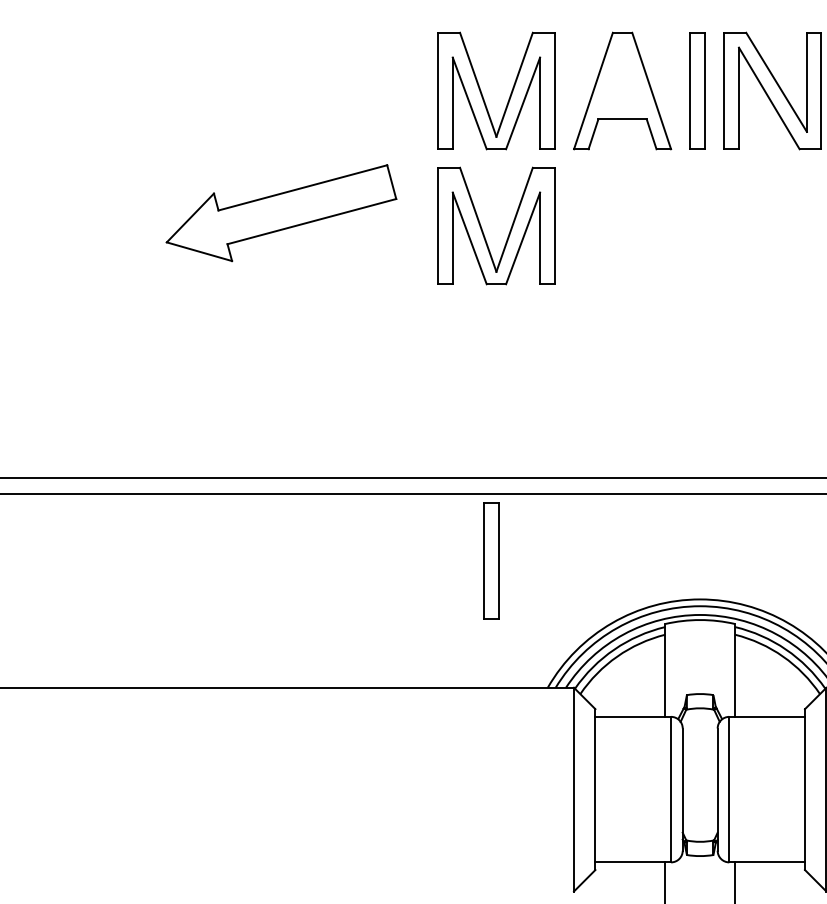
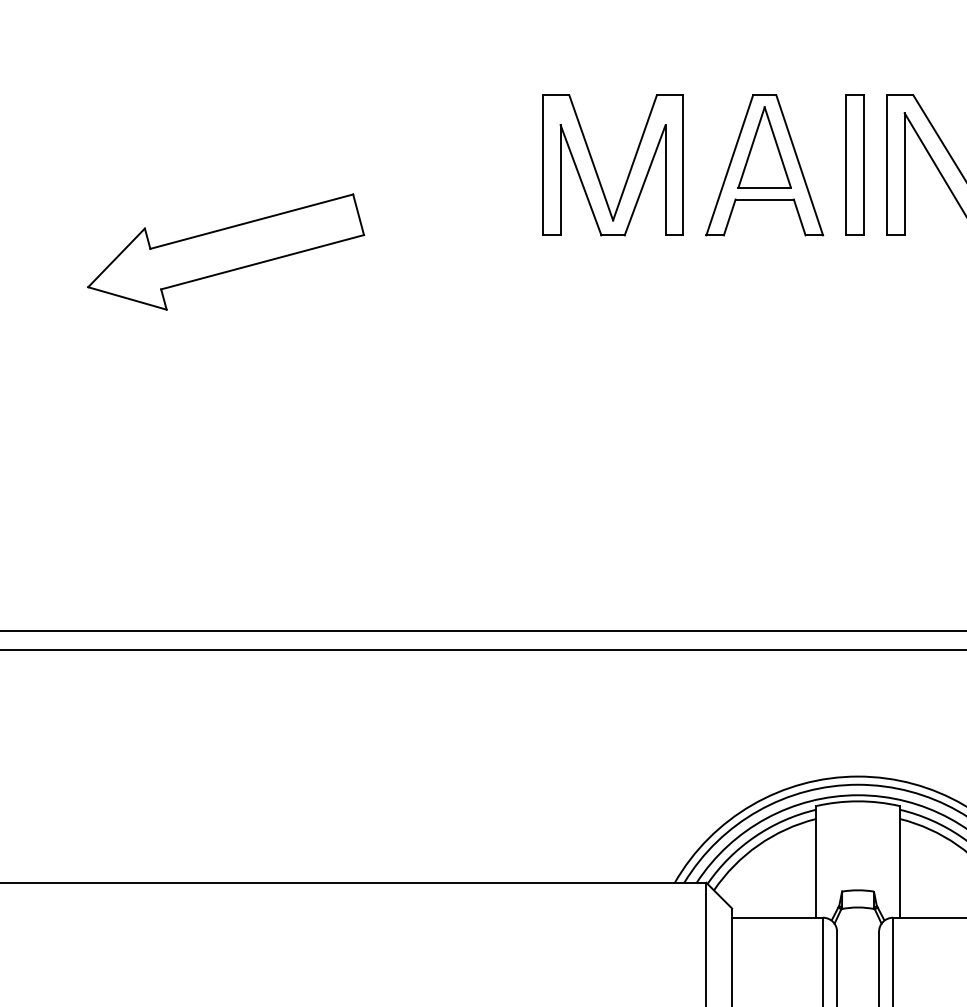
part: (622, 75) -> (764, 146), added
part: (281, 213) -> (226, 252), moved
part: (482, 228) -> (596, 330), removed
part: (491, 560) -> (607, 729), removed

